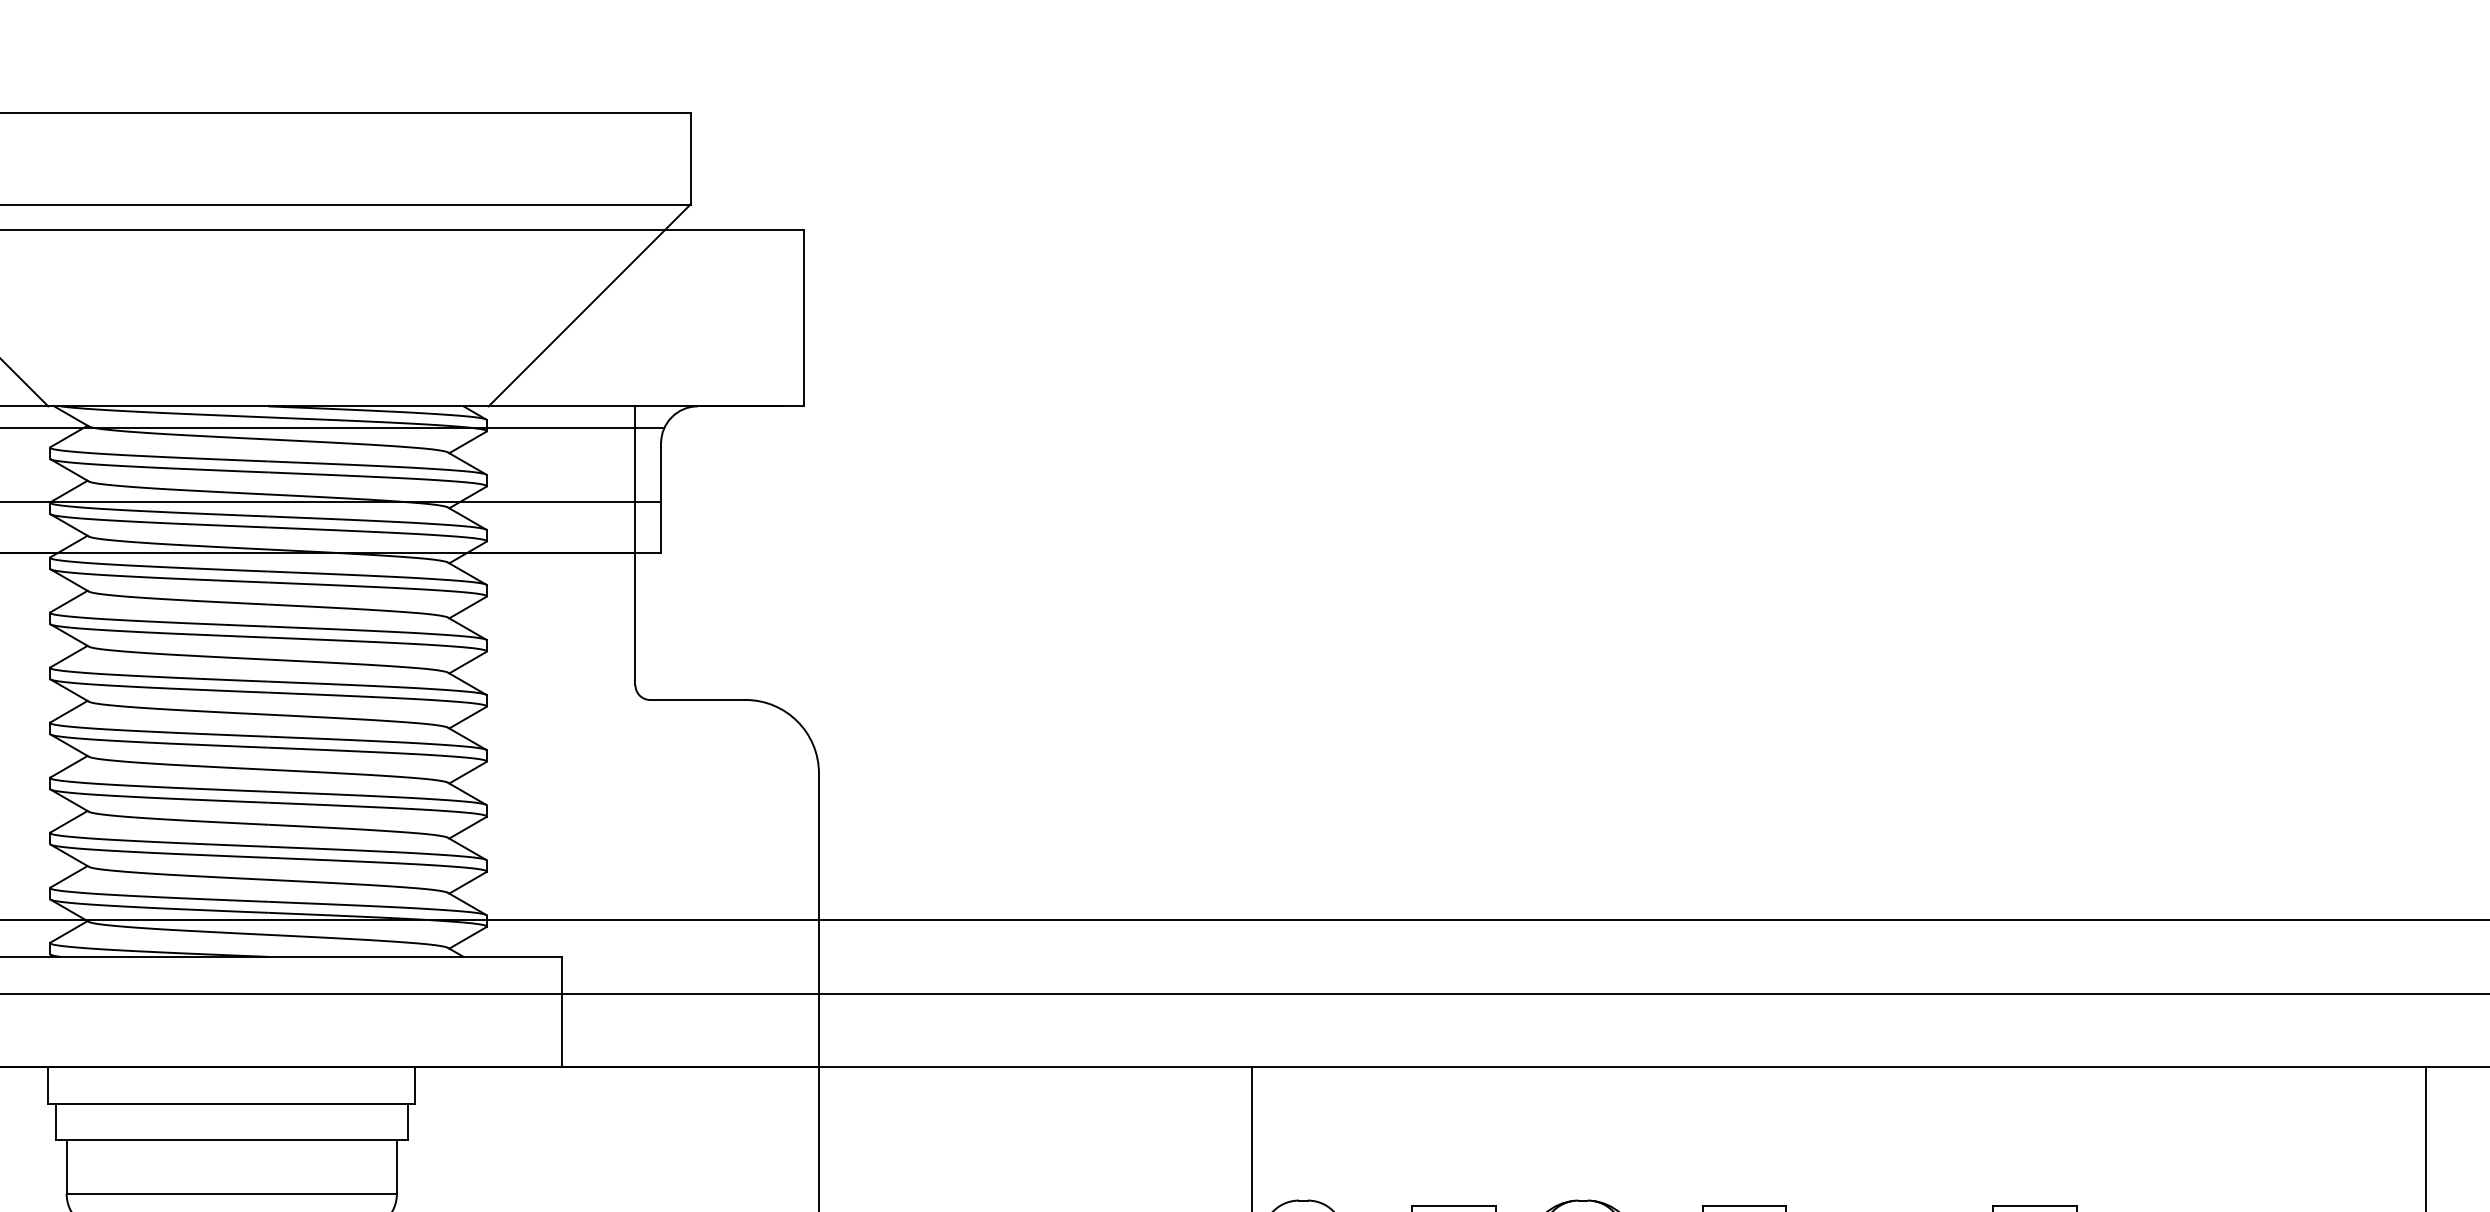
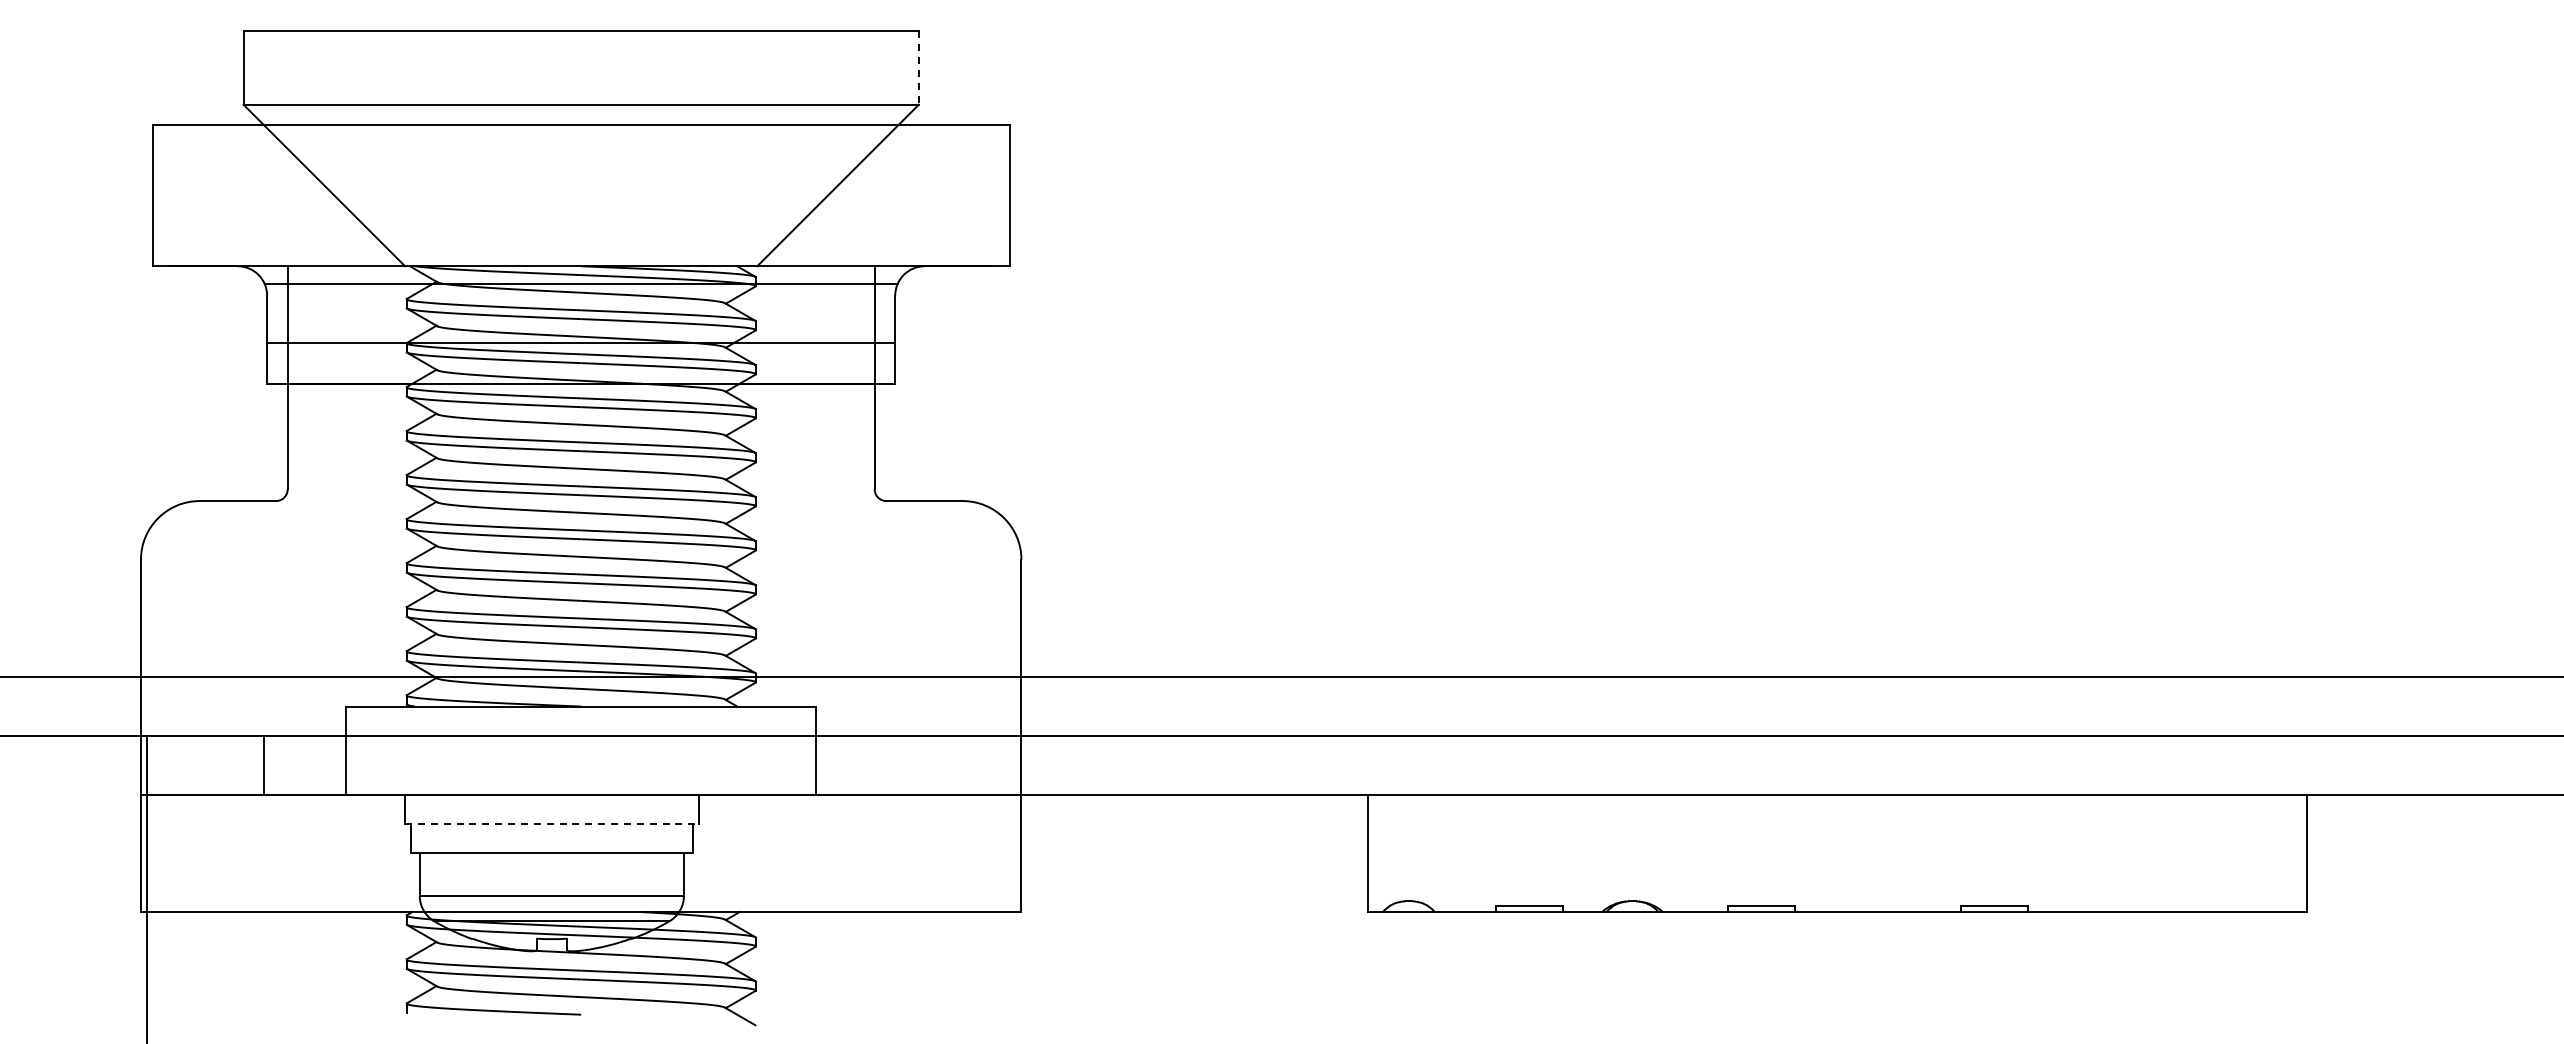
line: (690, 159) -> (918, 68), solid -> dashed
line: (231, 1103) -> (551, 823), solid -> dashed

